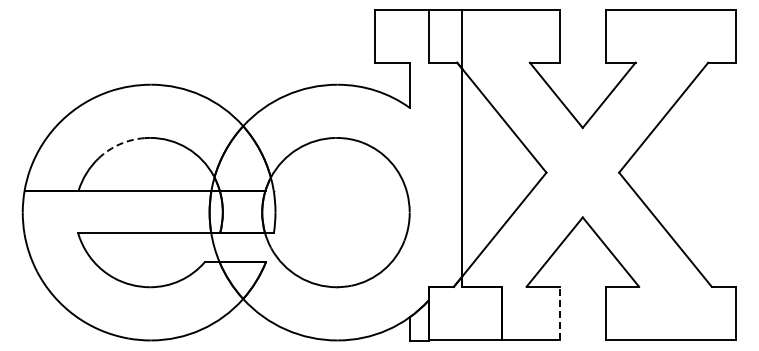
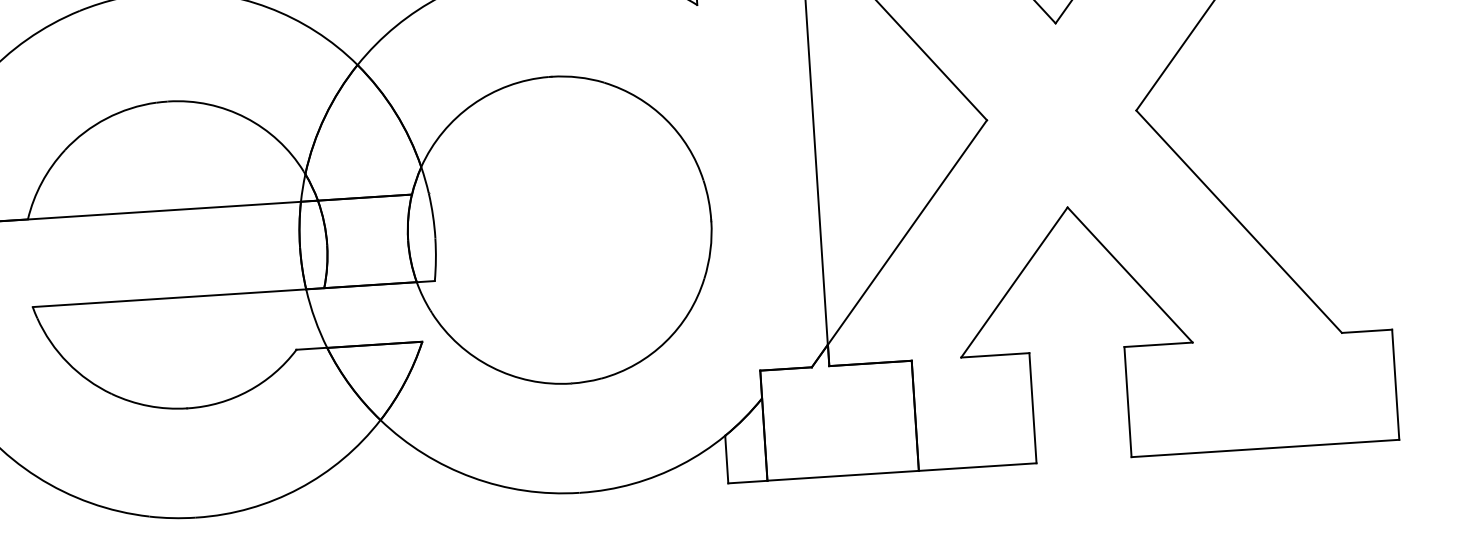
arc: (119, 144) -> (105, 119), dashed -> solid
line: (559, 313) -> (1032, 407), dashed -> solid

